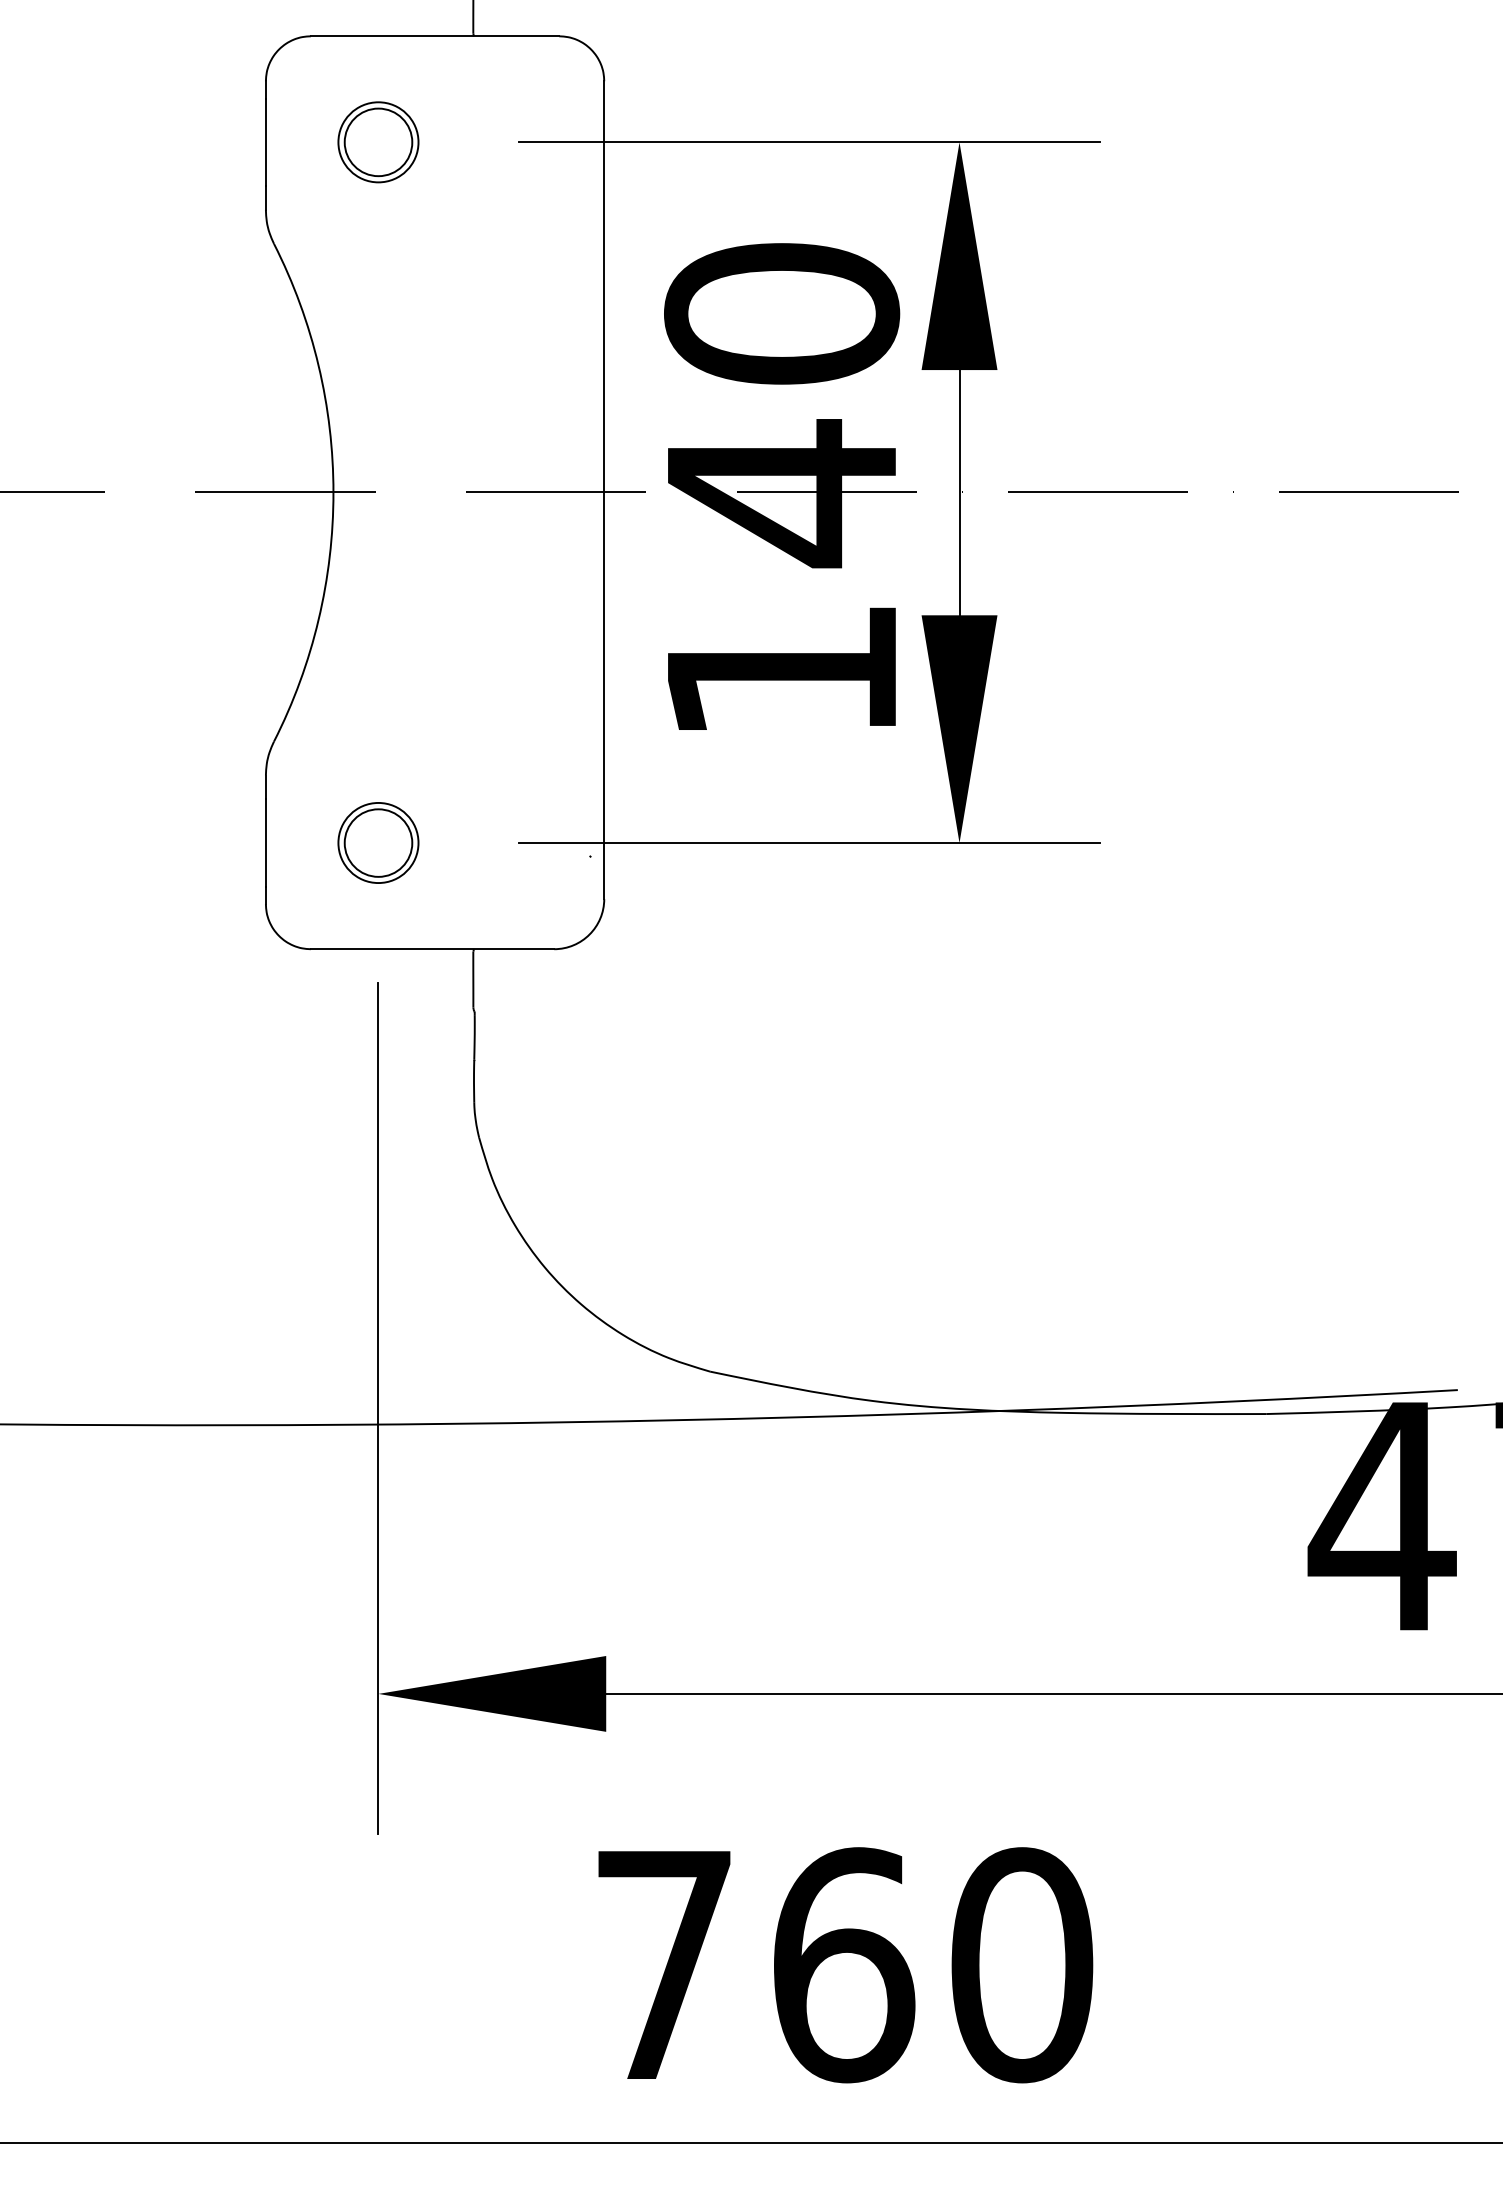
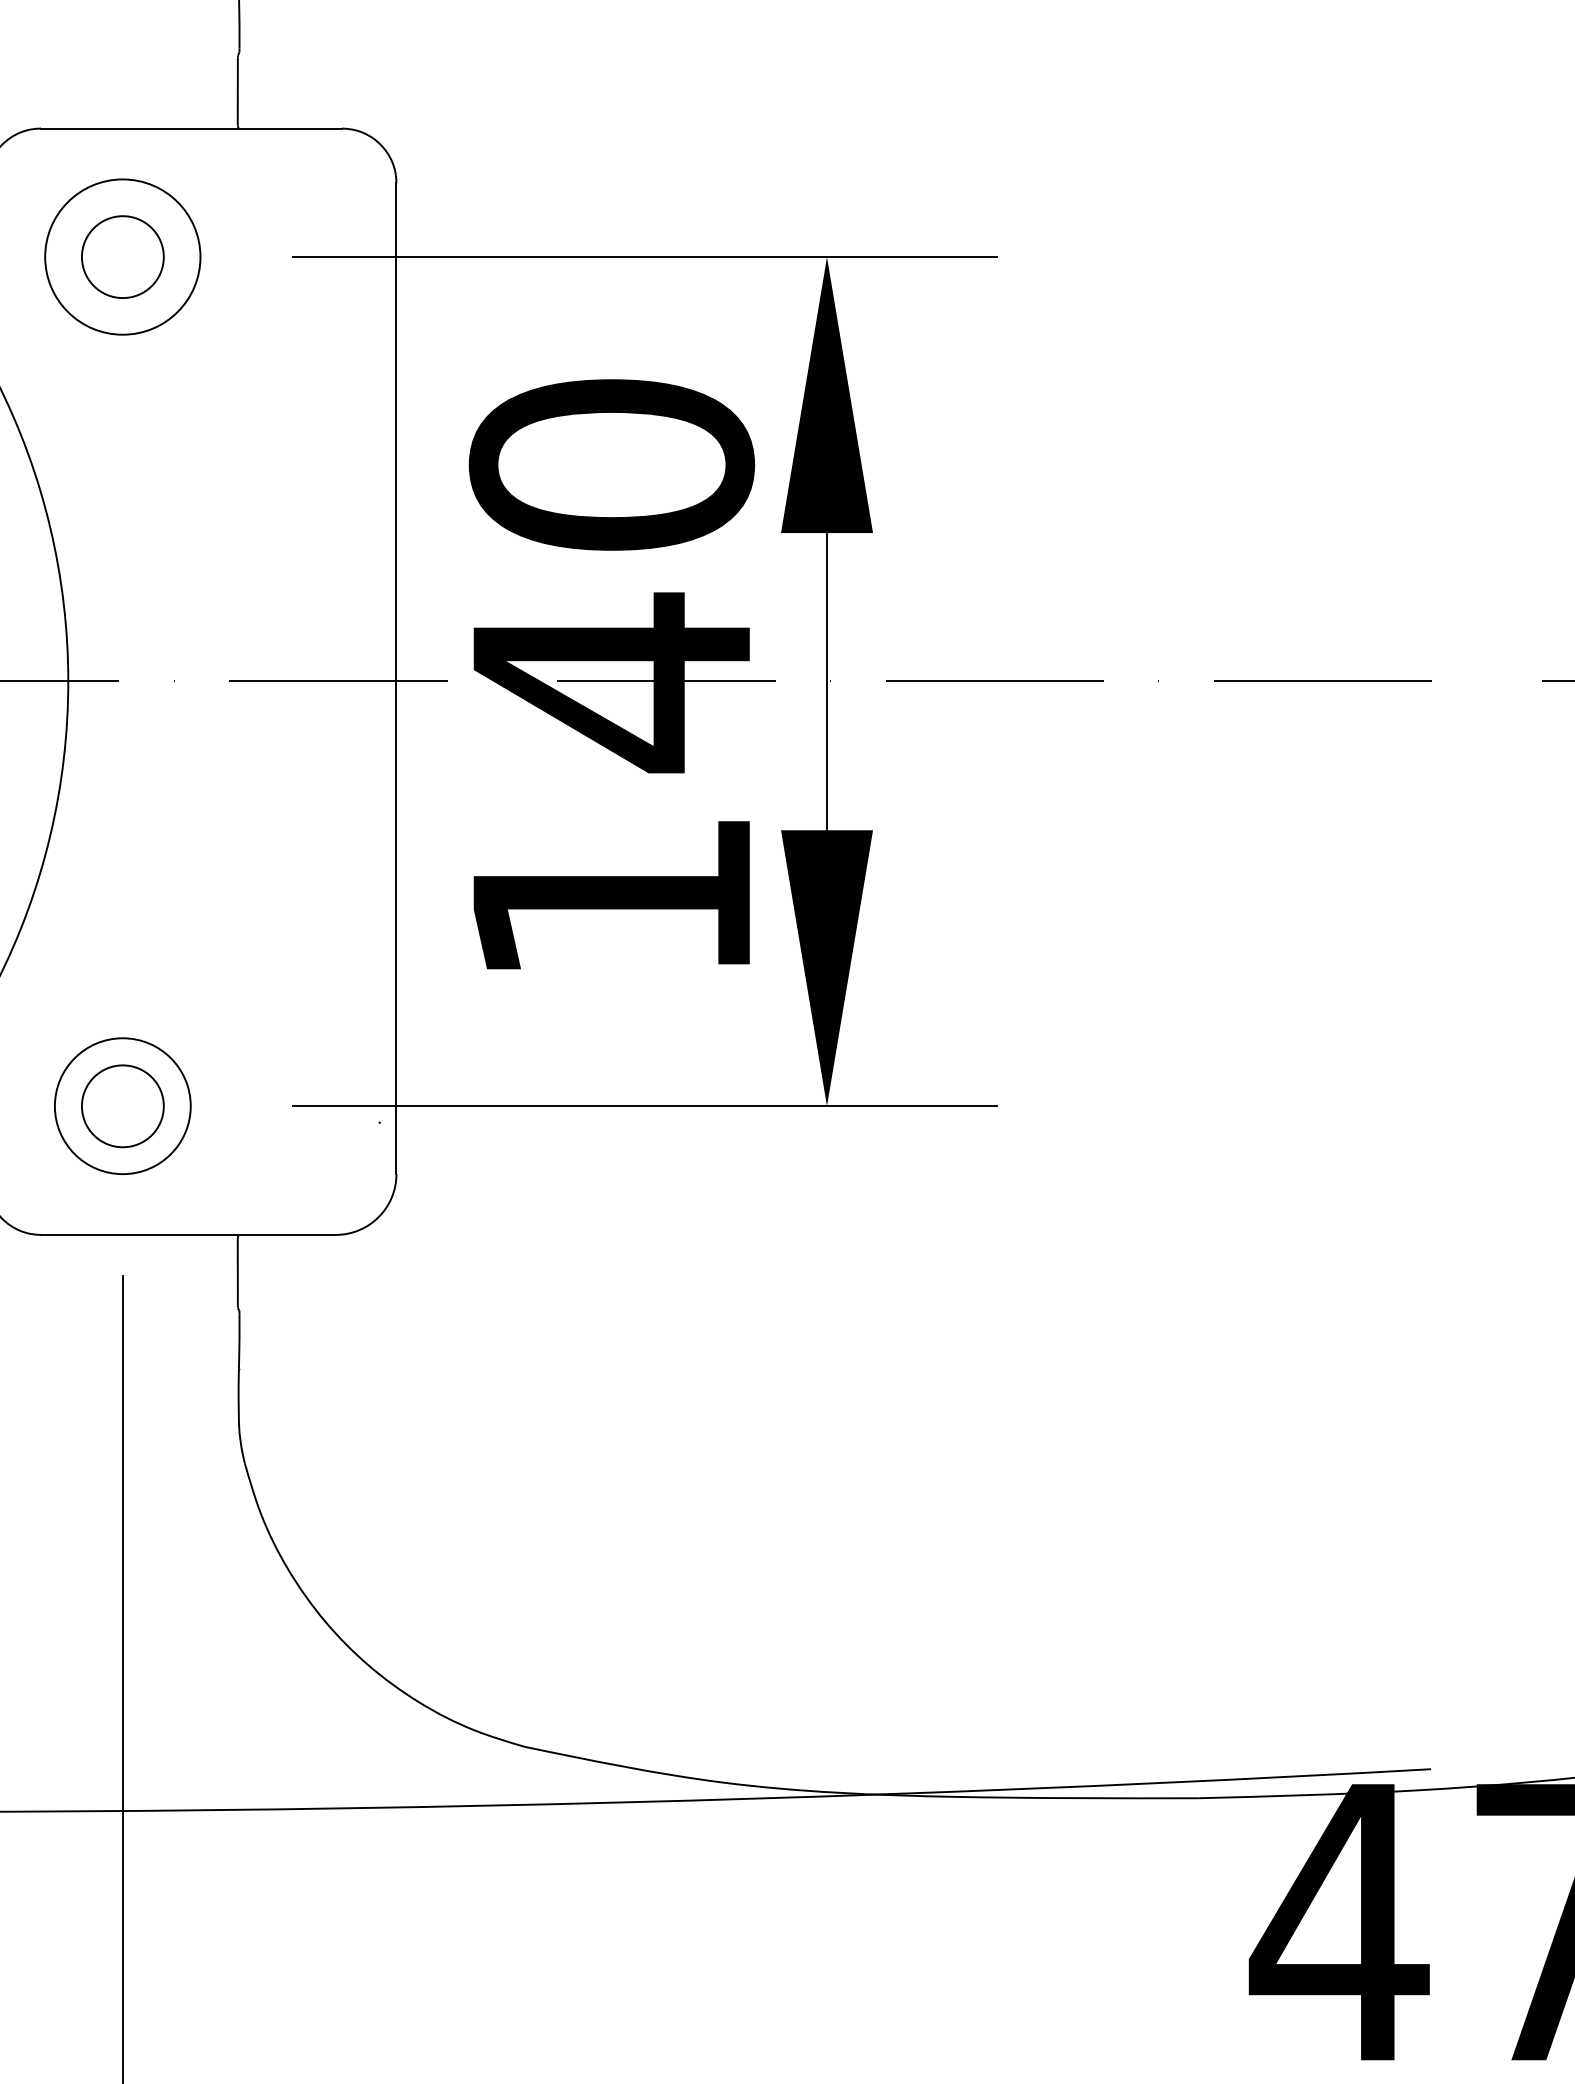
circle: (378, 142) -> (122, 257), size x1.6
circle: (378, 842) -> (122, 1105), size x1.4

